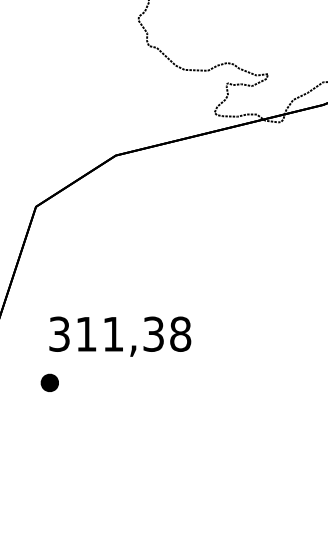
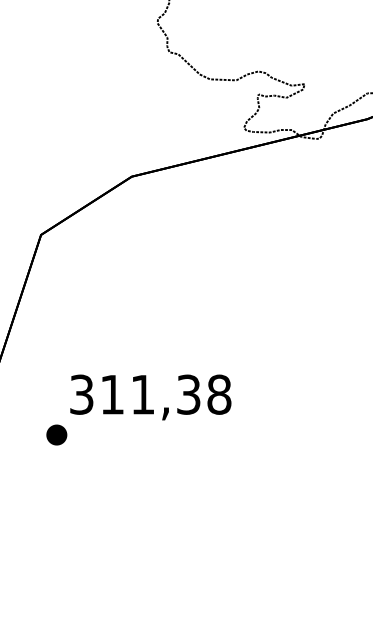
text: (119, 336) -> (150, 397), moved

